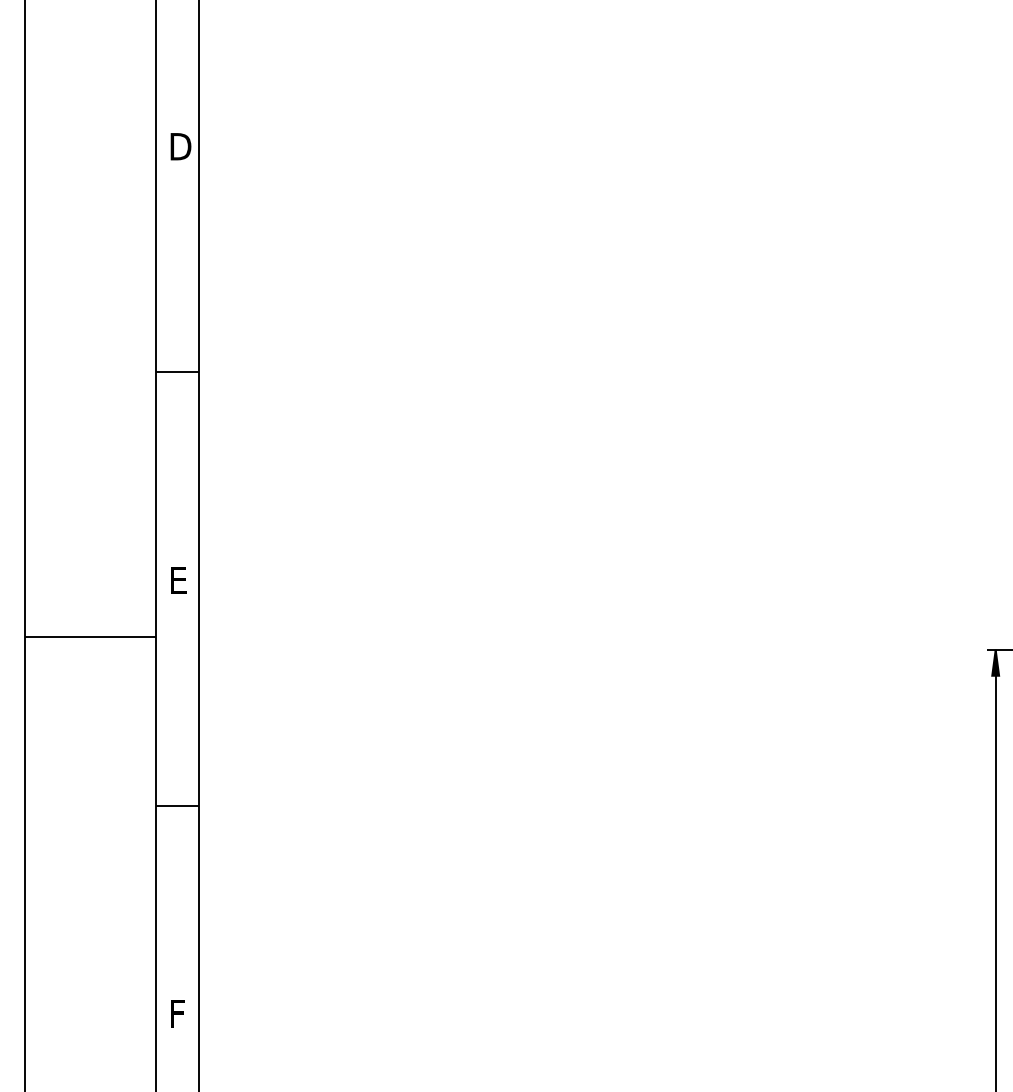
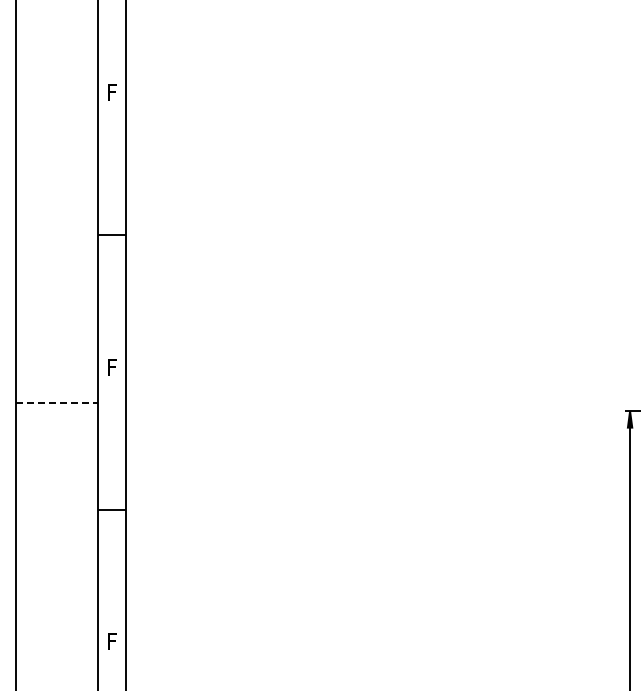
text: (180, 146) -> (114, 92), D -> F
text: (179, 580) -> (113, 367), E -> F
line: (90, 636) -> (57, 402), solid -> dashed

